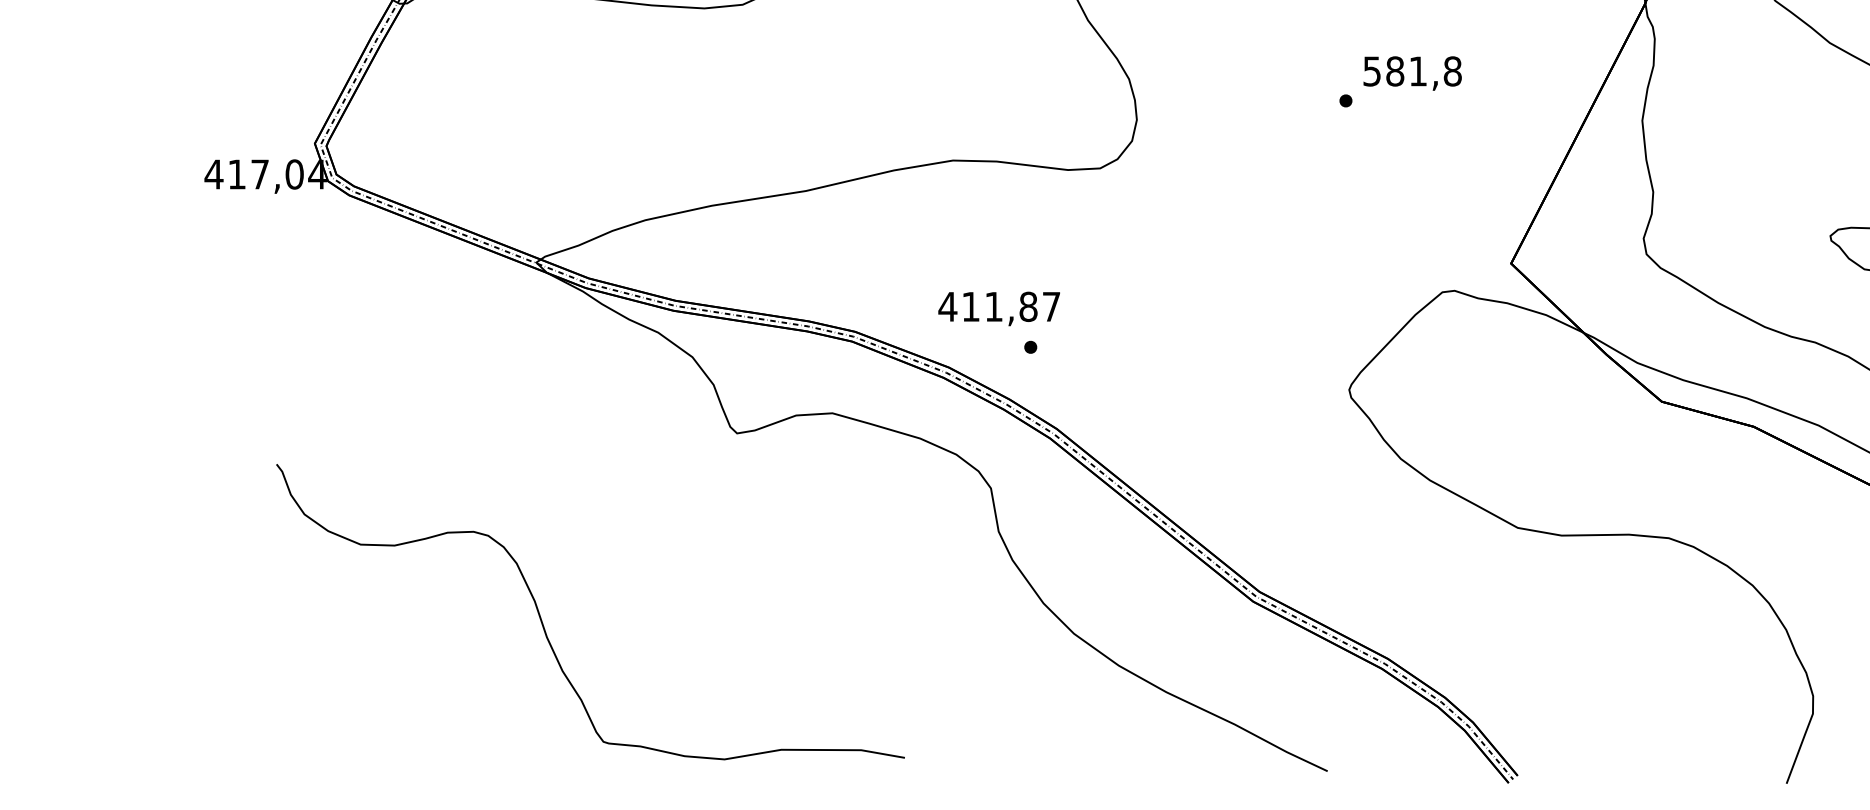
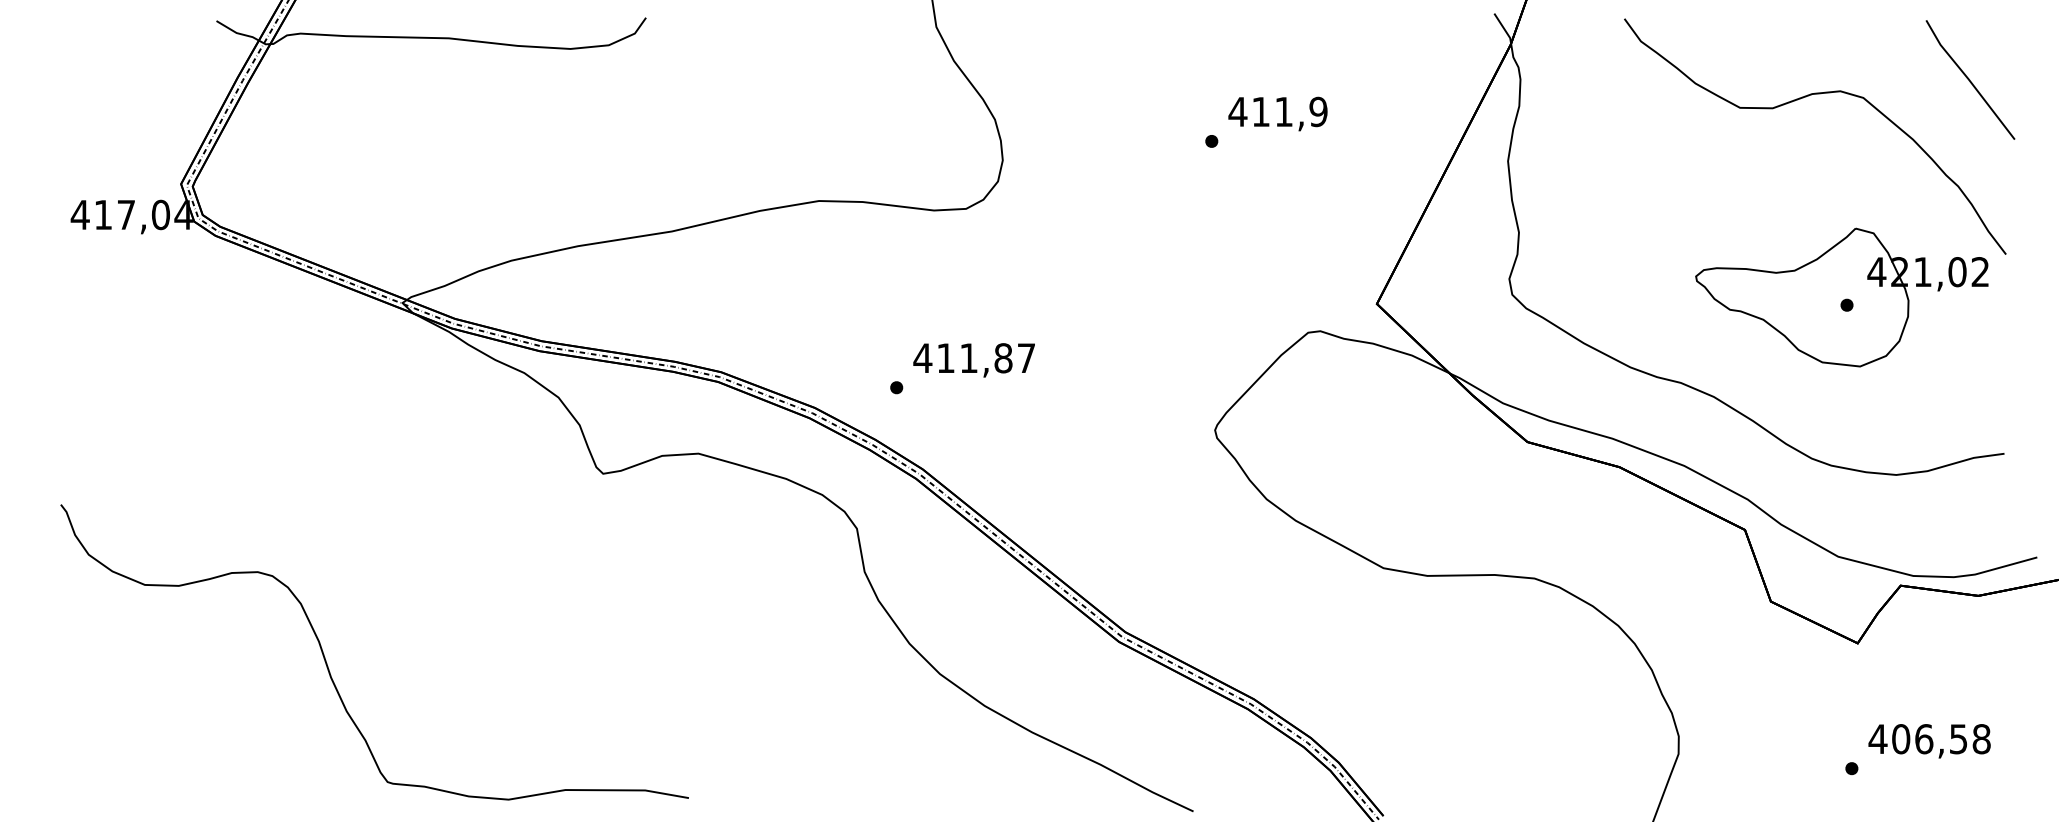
text: (1411, 70) -> (1277, 111), 581,8 -> 411,9
text: (998, 309) -> (973, 360), moved
curve: (544, 626) -> (328, 666), moved

